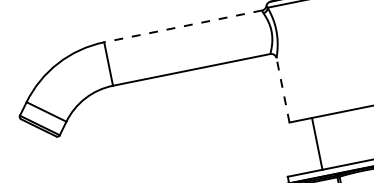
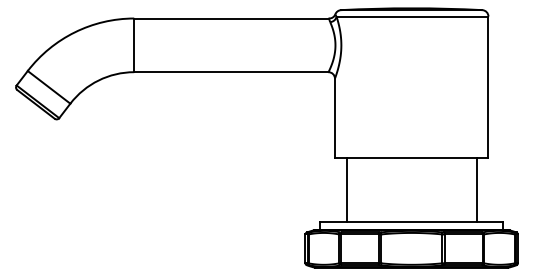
line: (182, 26) -> (231, 18), dashed -> solid
line: (282, 90) -> (334, 118), dashed -> solid
line: (317, 144) -> (346, 190), moved

